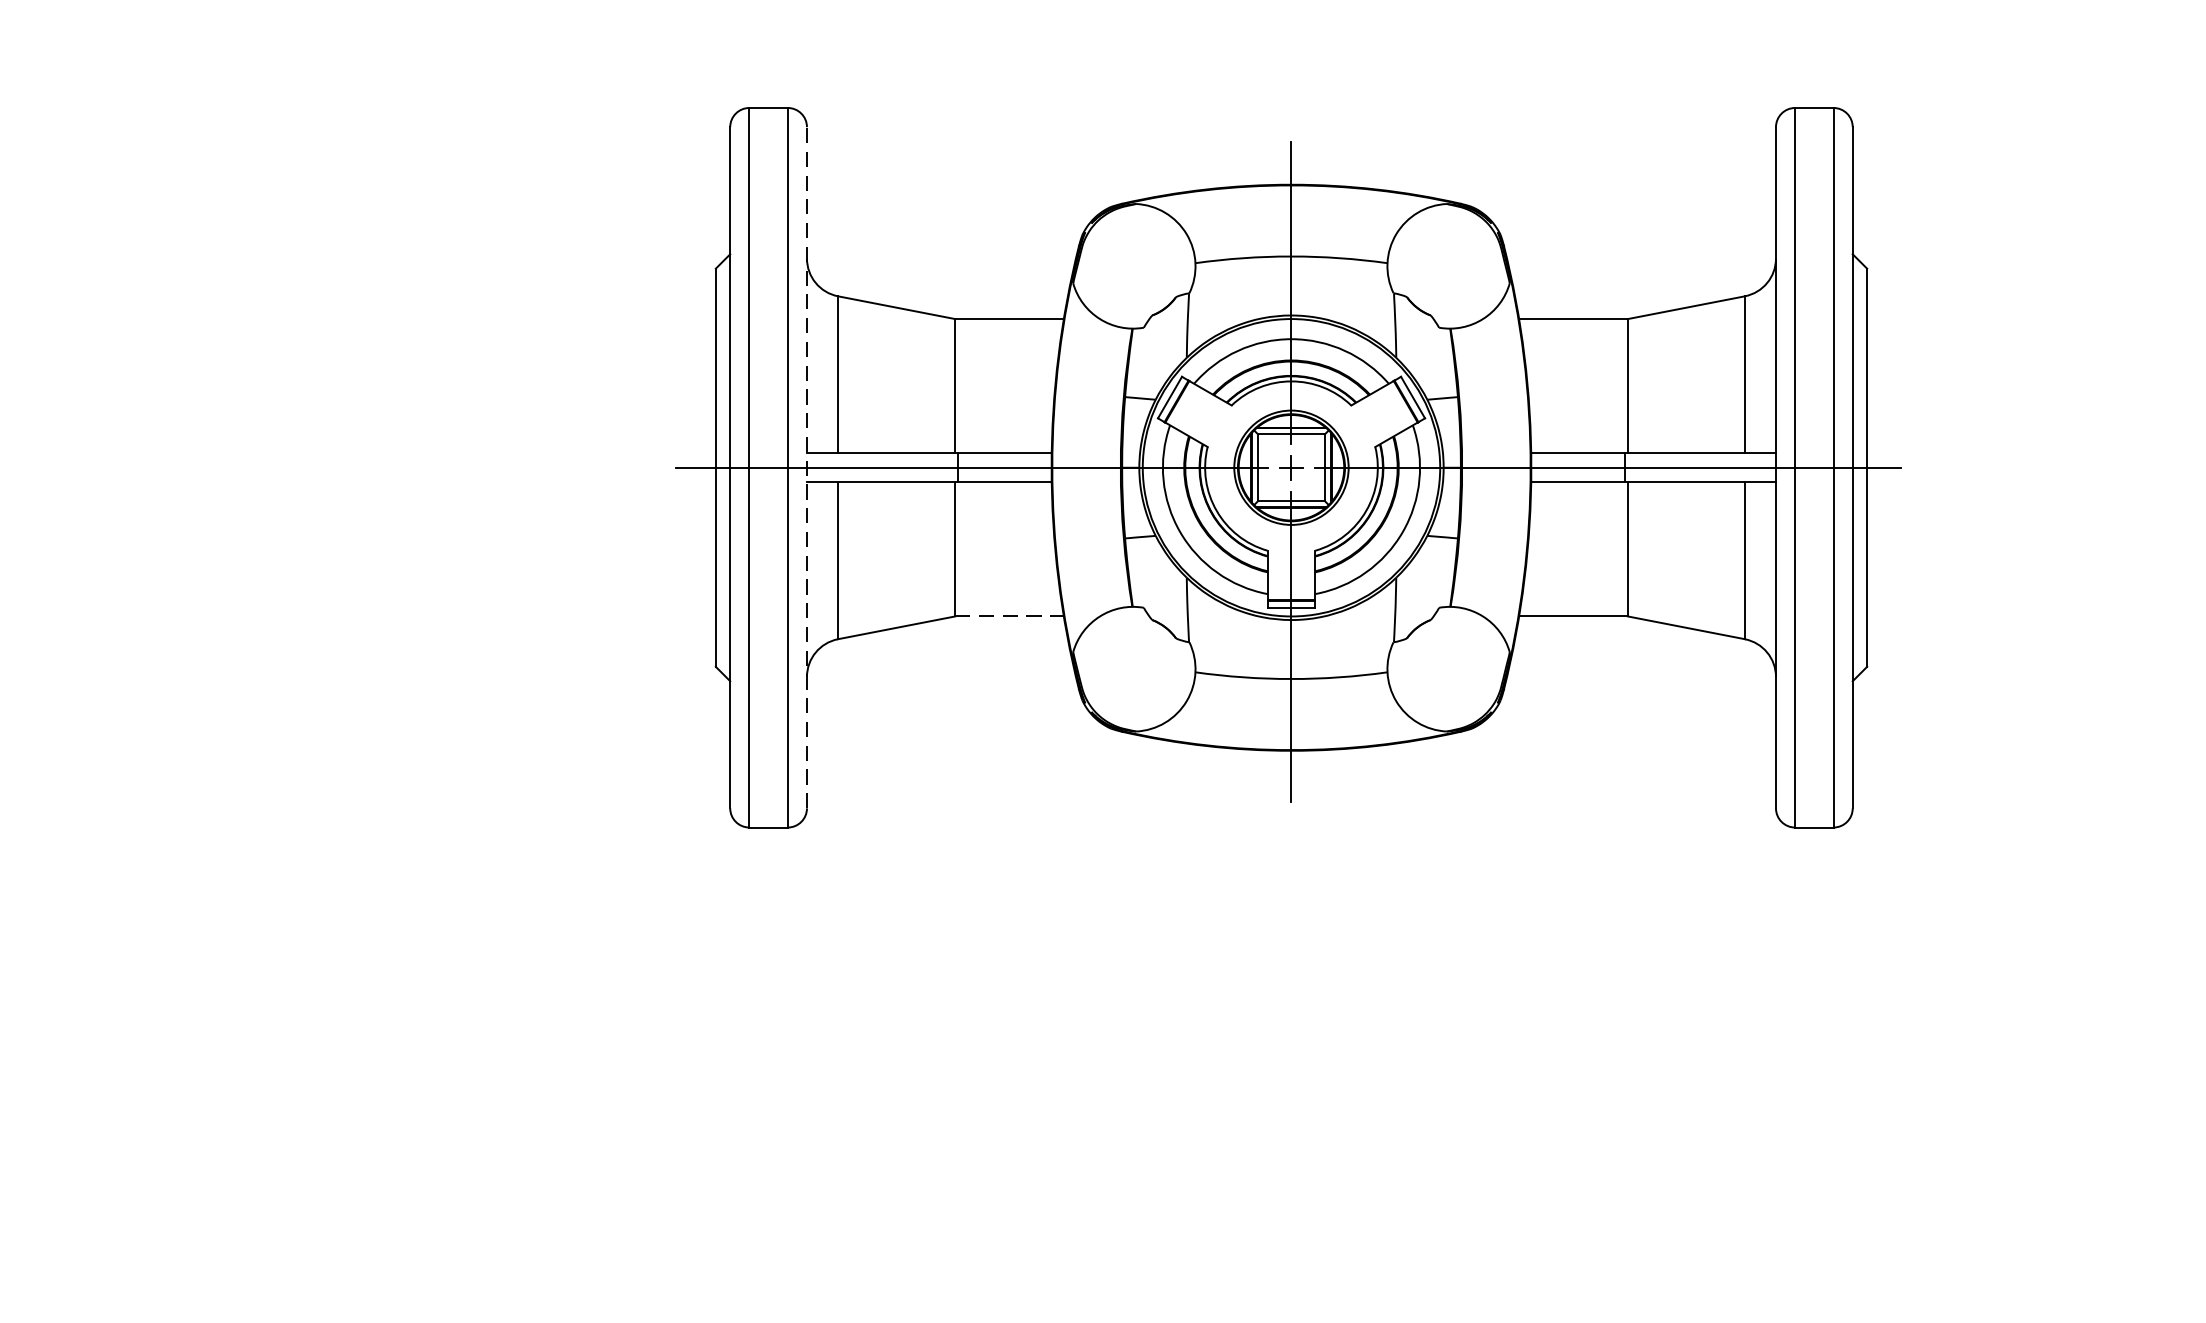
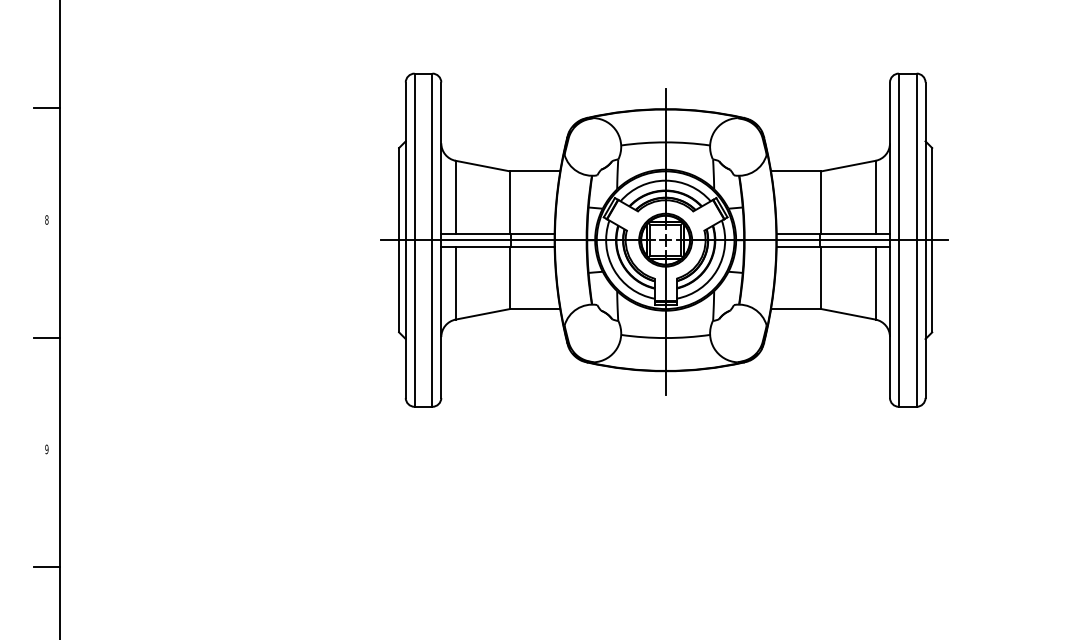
line: (807, 468) -> (441, 240), dashed -> solid
line: (1010, 617) -> (535, 309), dashed -> solid

